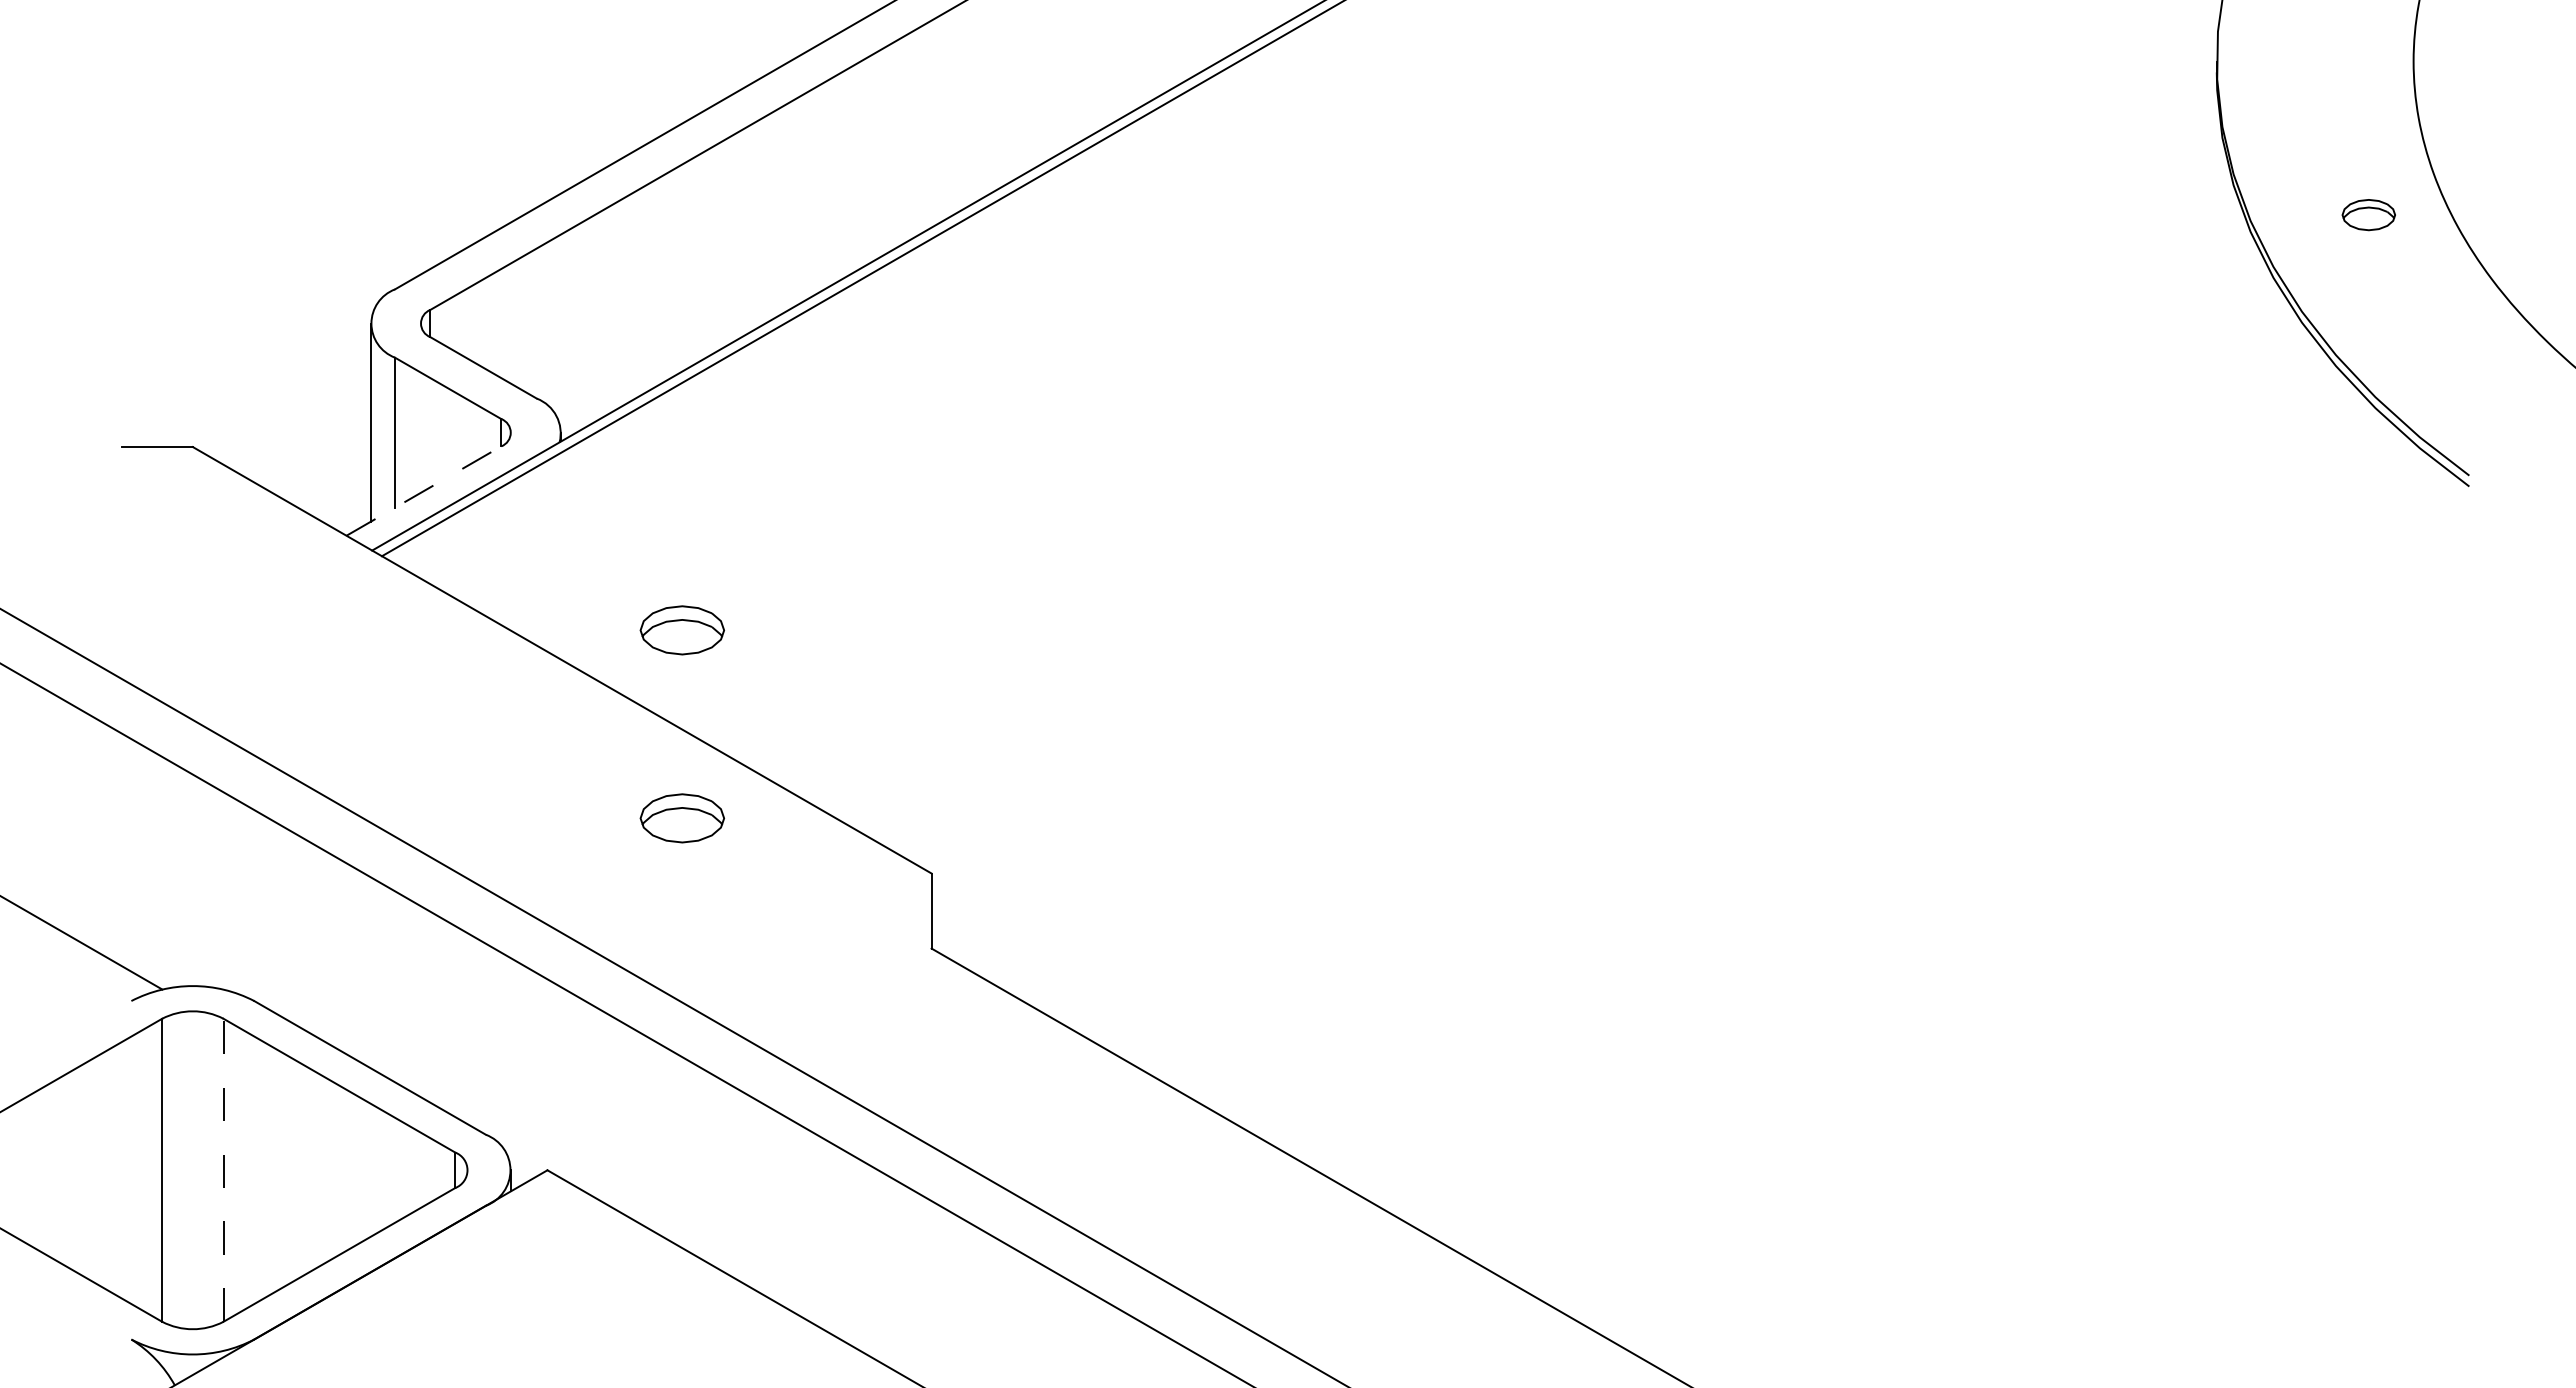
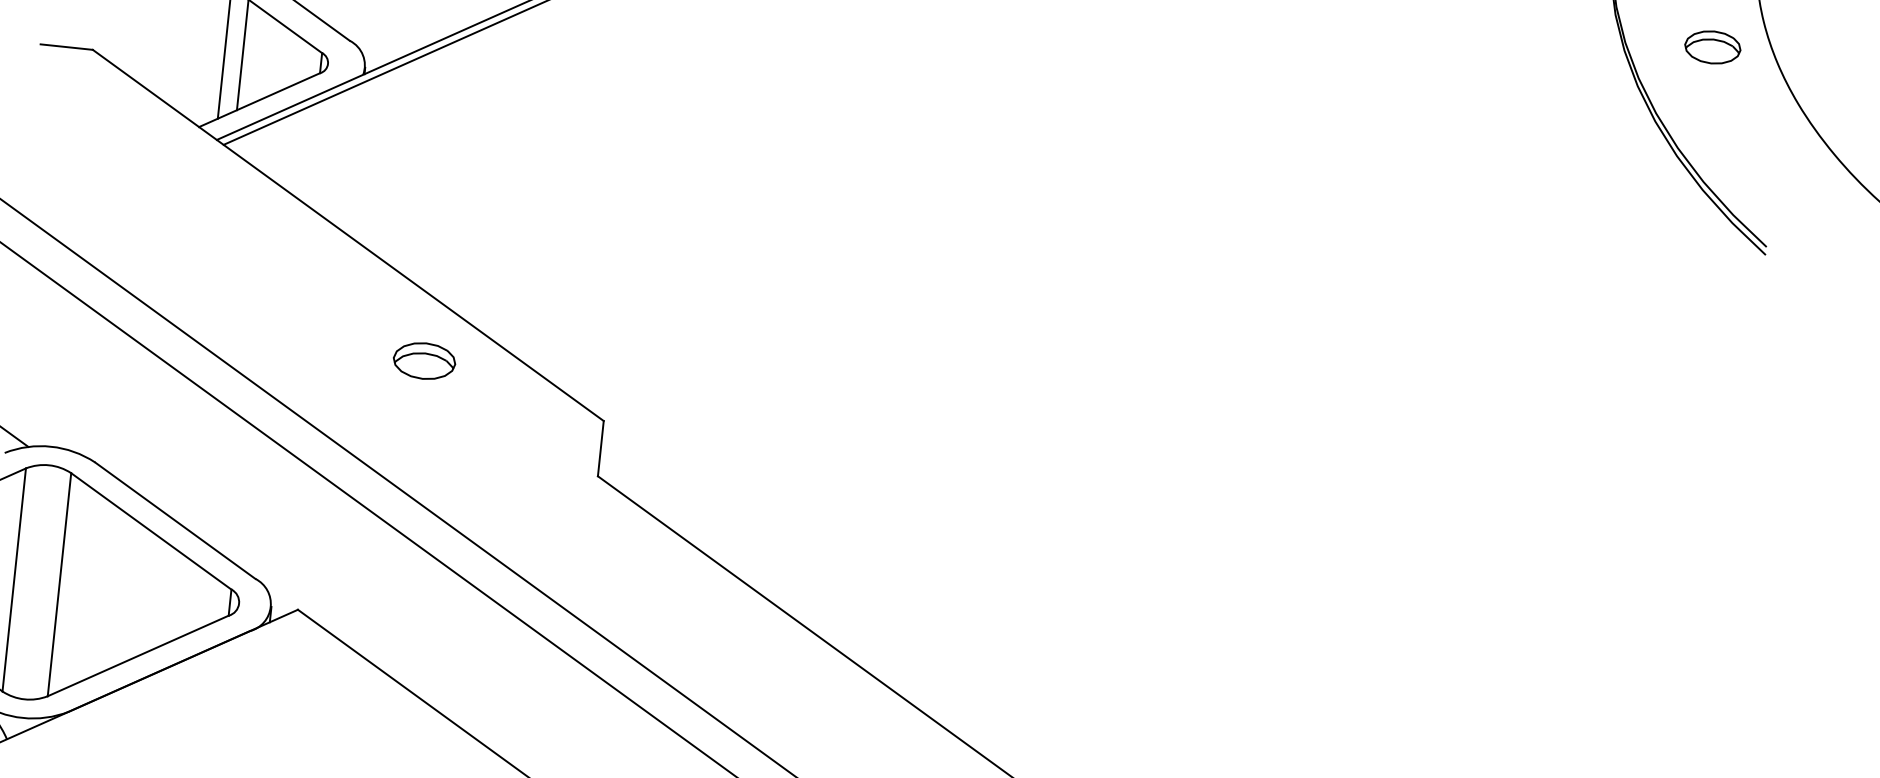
part: (2368, 214) -> (1712, 47), size x1.43
line: (424, 490) -> (260, 99), dashed -> solid
part: (681, 630) -> (438, 222), removed
line: (223, 1169) -> (59, 584), dashed -> solid

